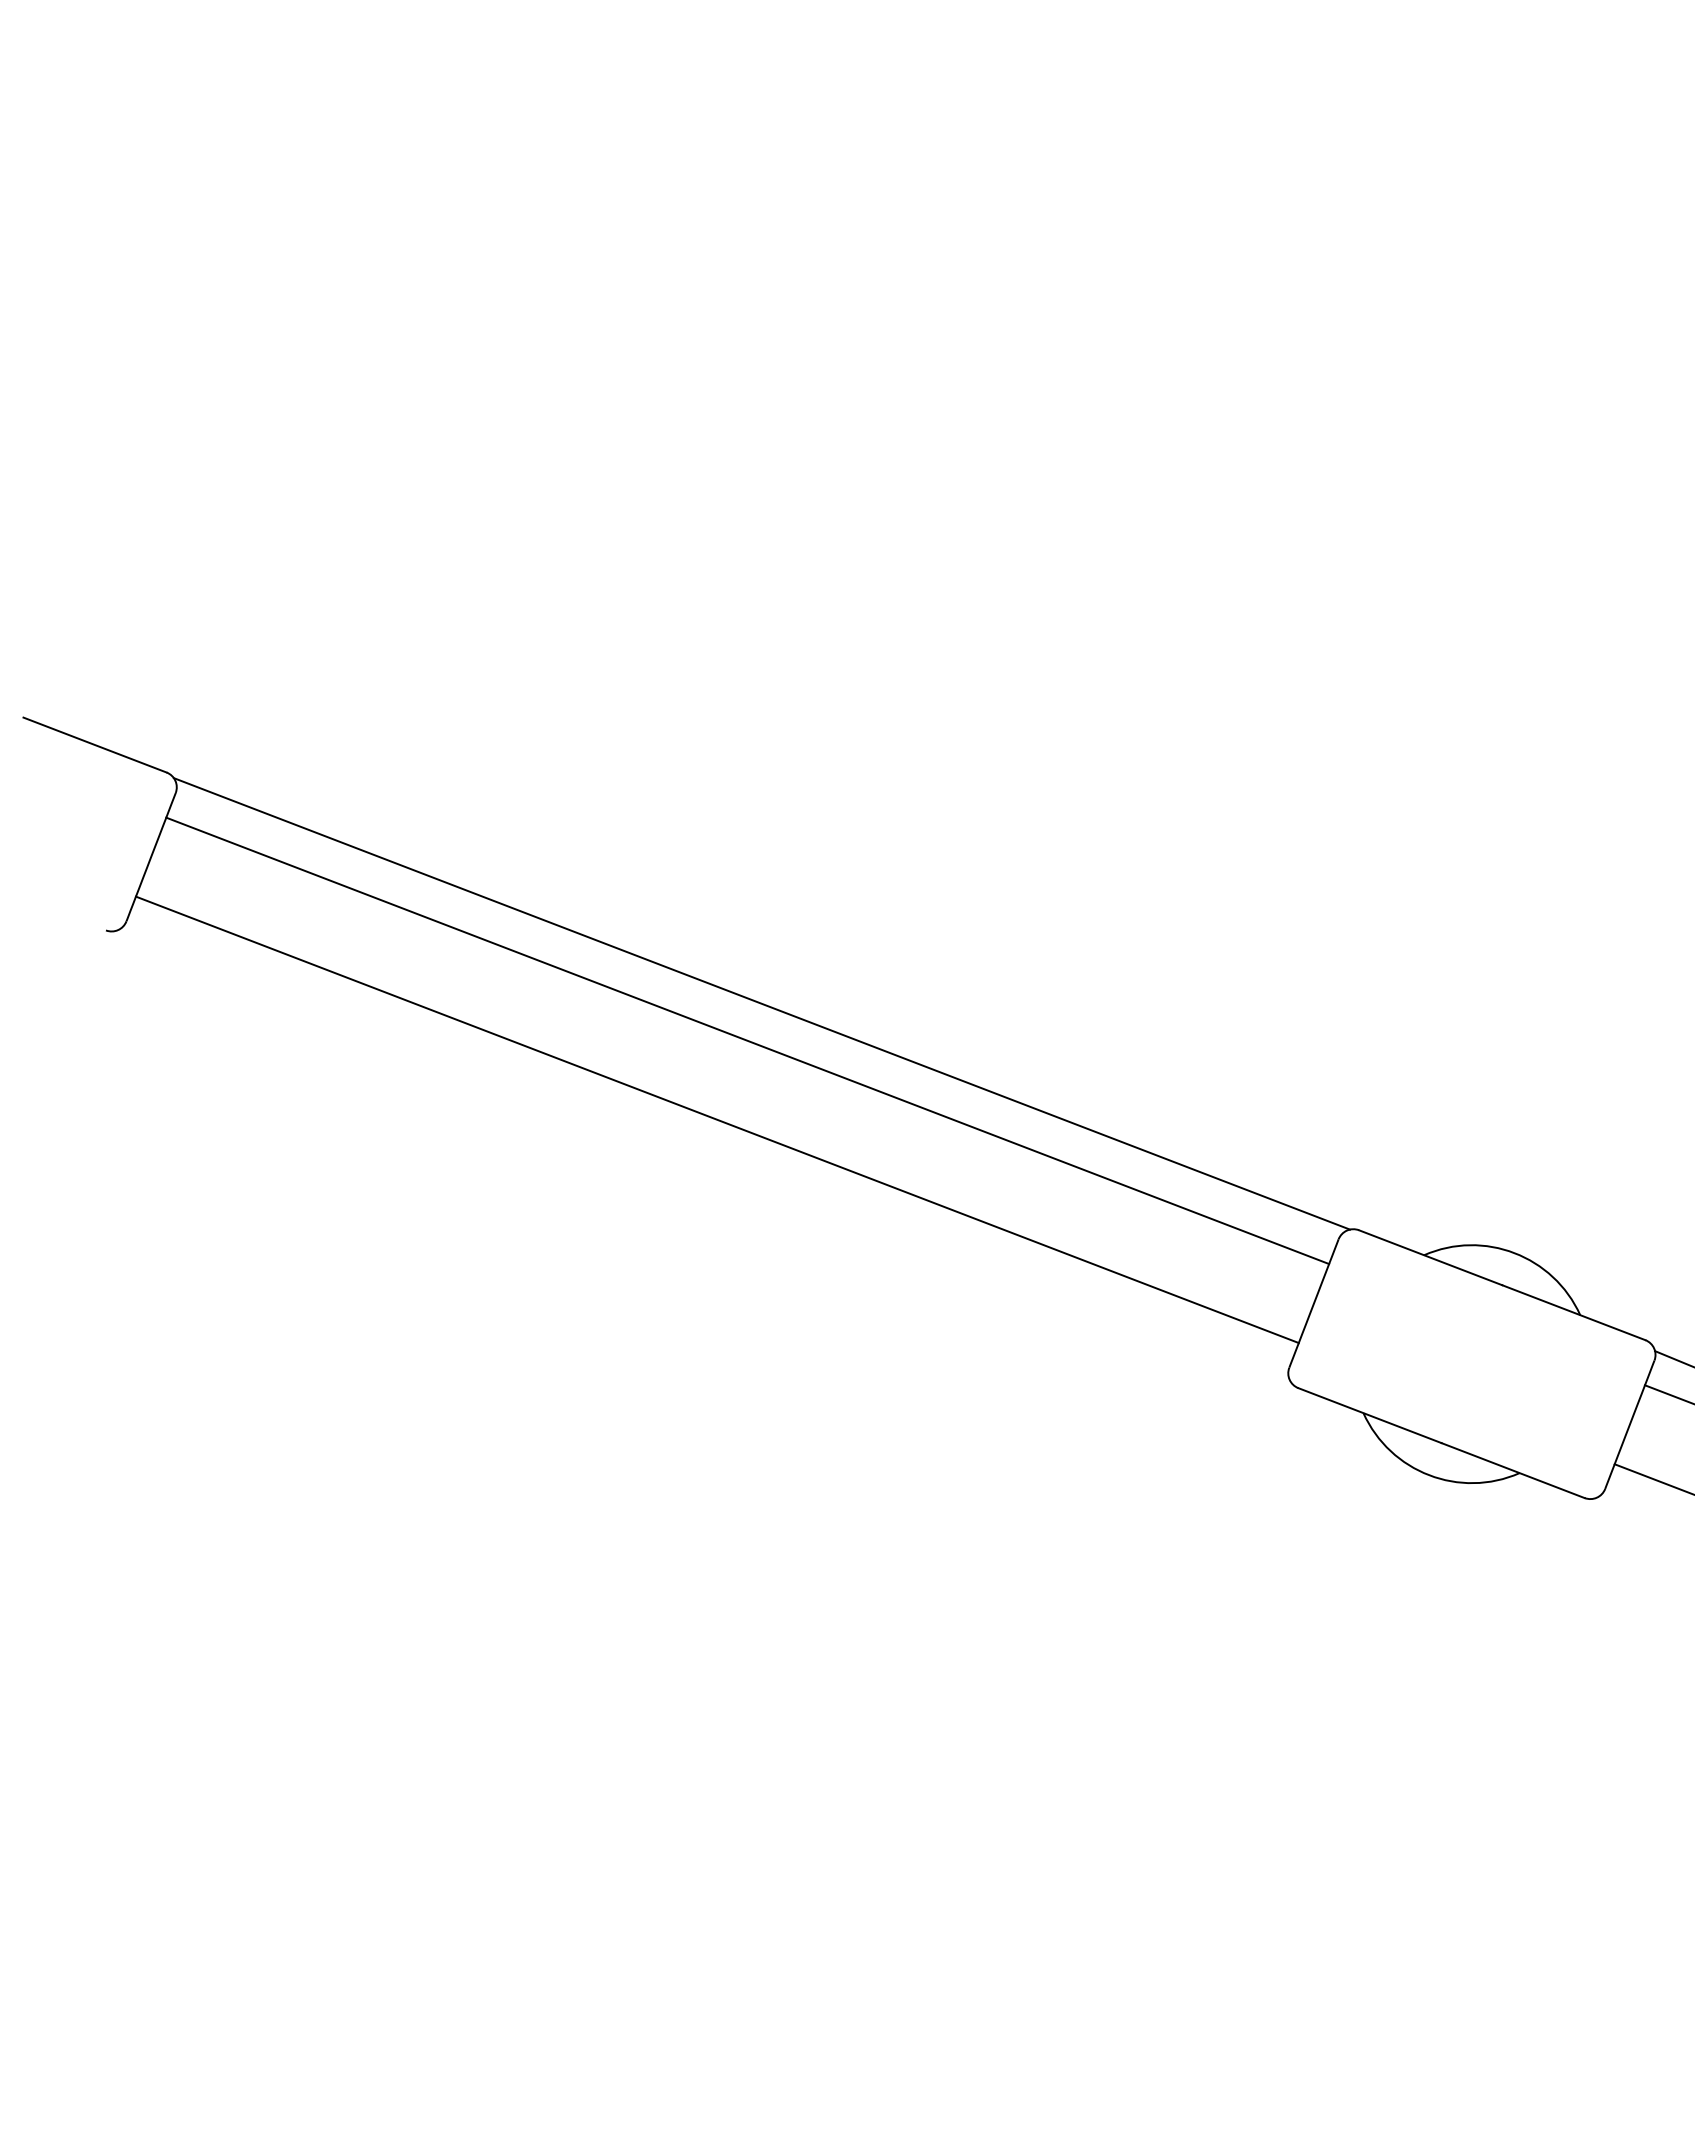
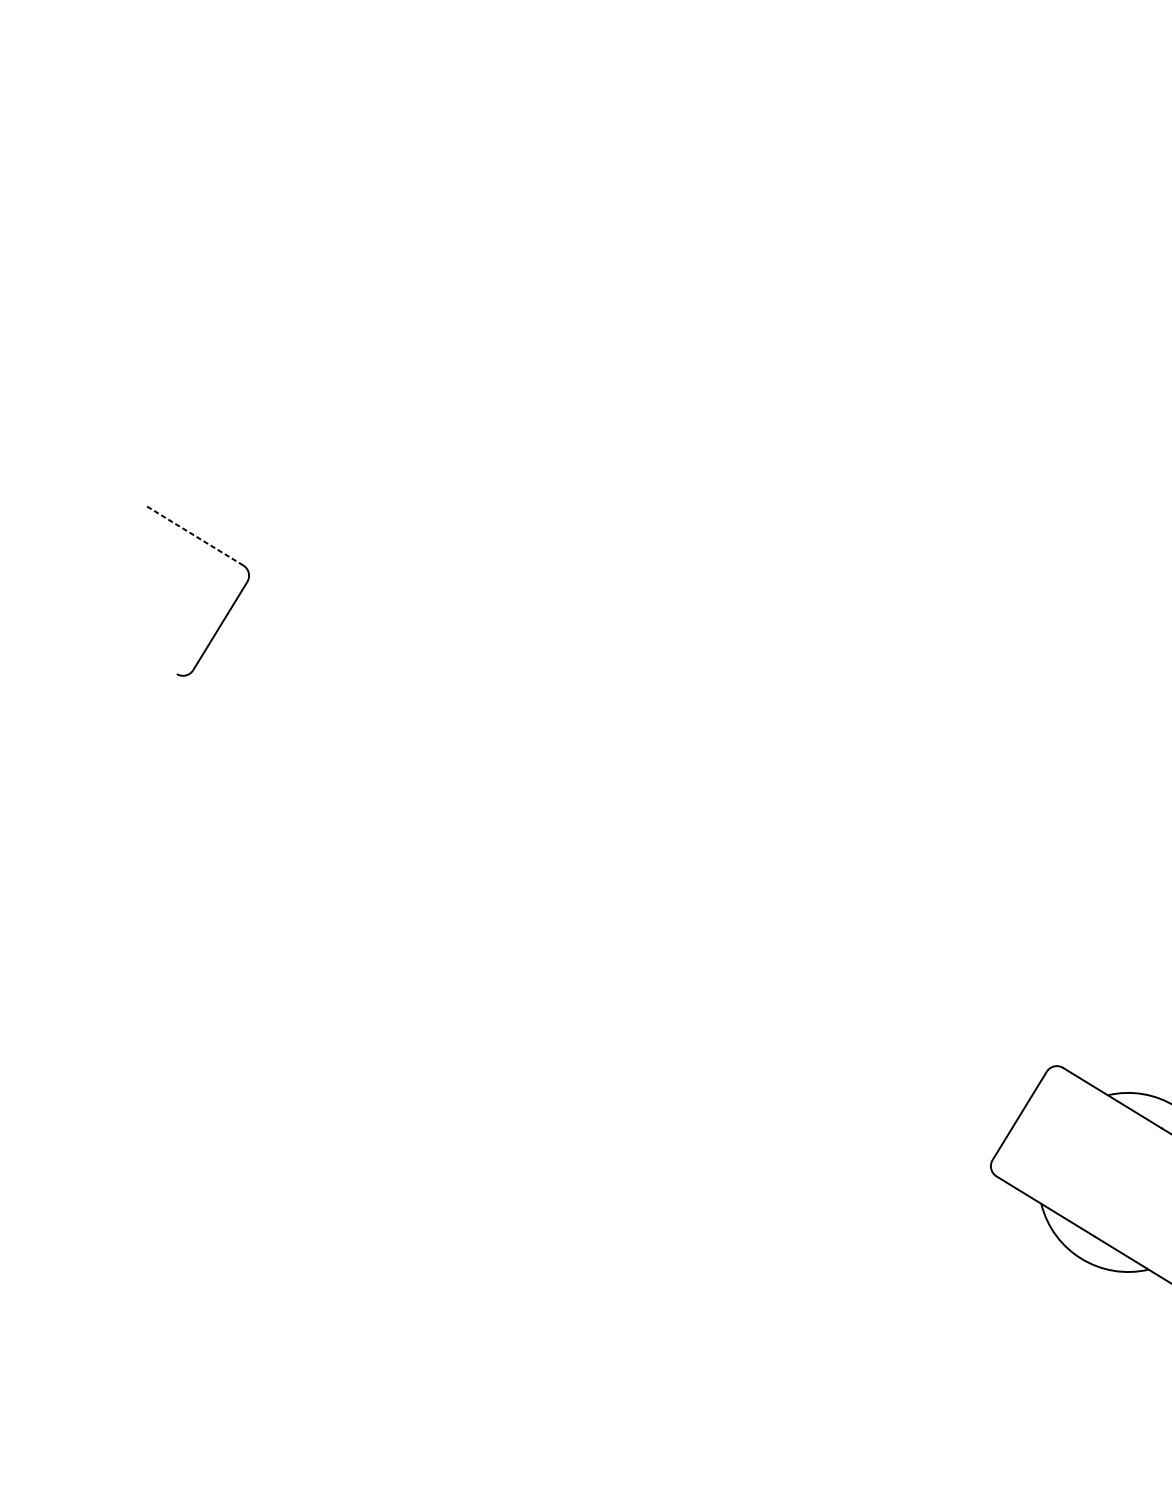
line: (95, 745) -> (194, 535), solid -> dashed
line: (761, 1003) -> (651, 818), removed
line: (747, 1040) -> (636, 843), removed
line: (716, 1119) -> (602, 897), removed

